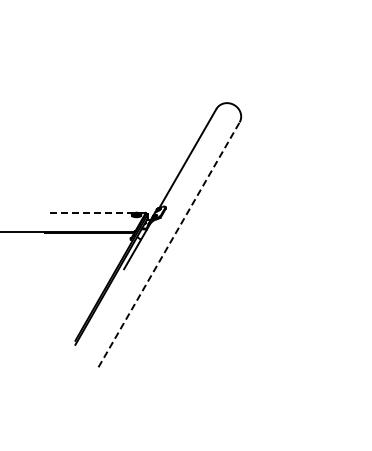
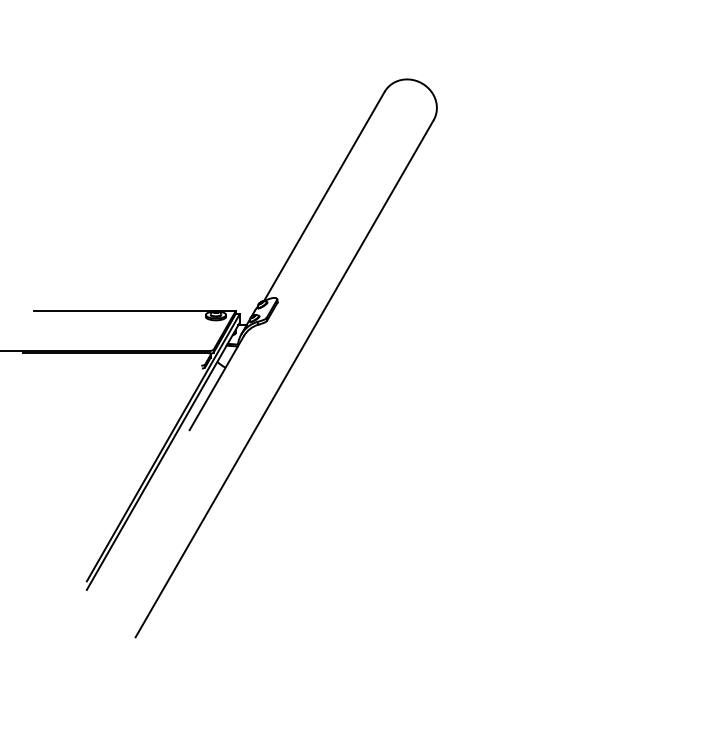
line: (92, 212) -> (122, 310), dashed -> solid
line: (169, 244) -> (285, 377), dashed -> solid

